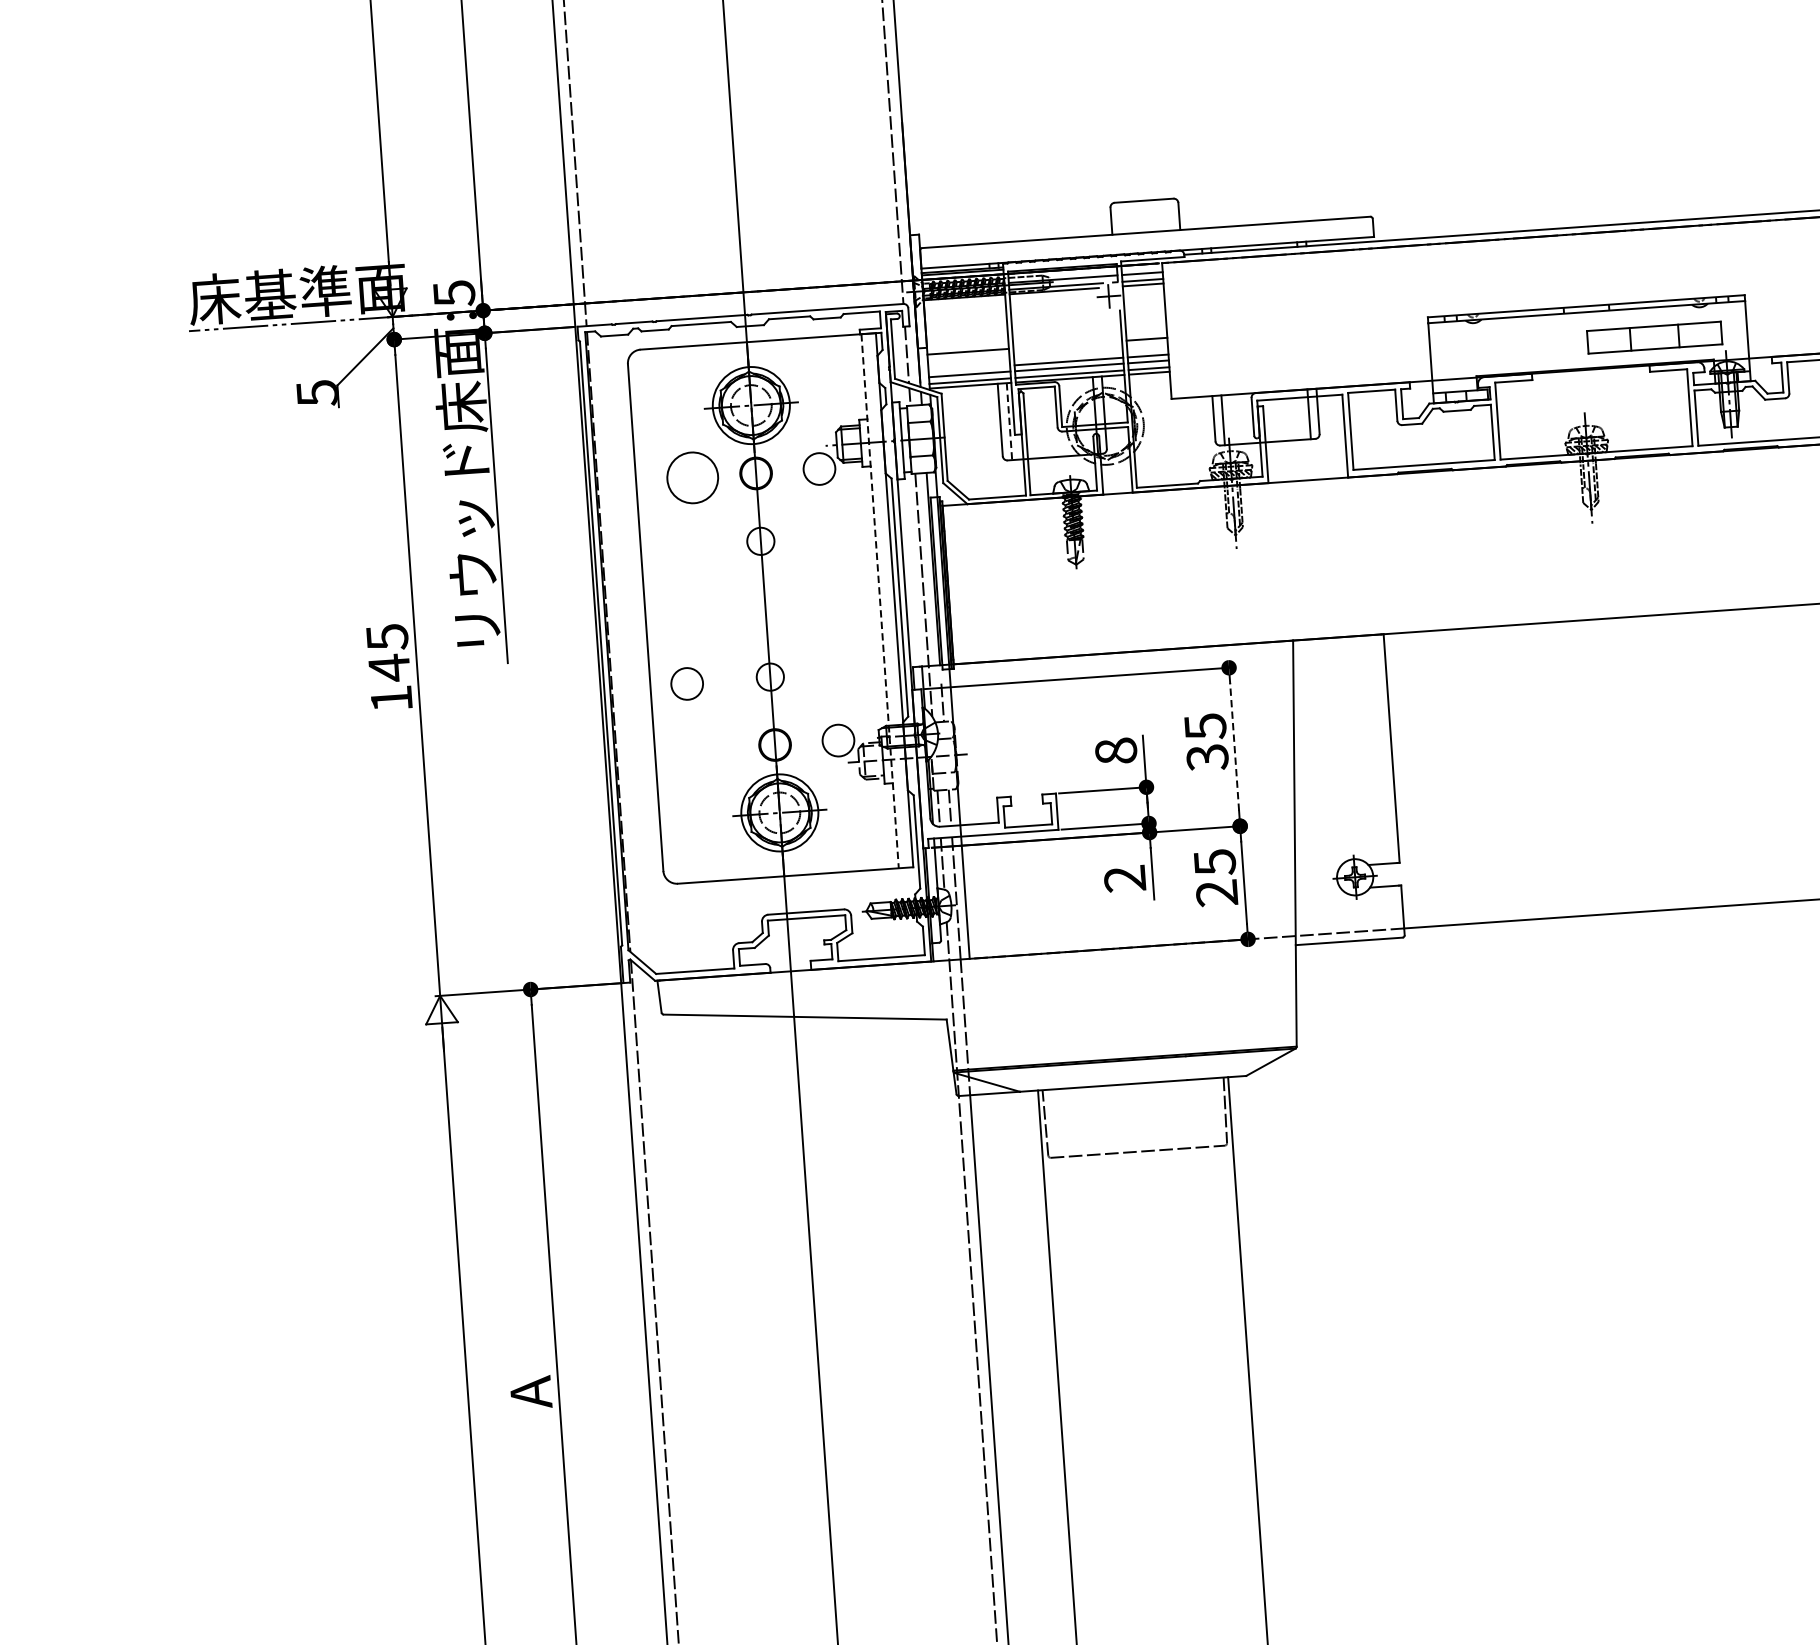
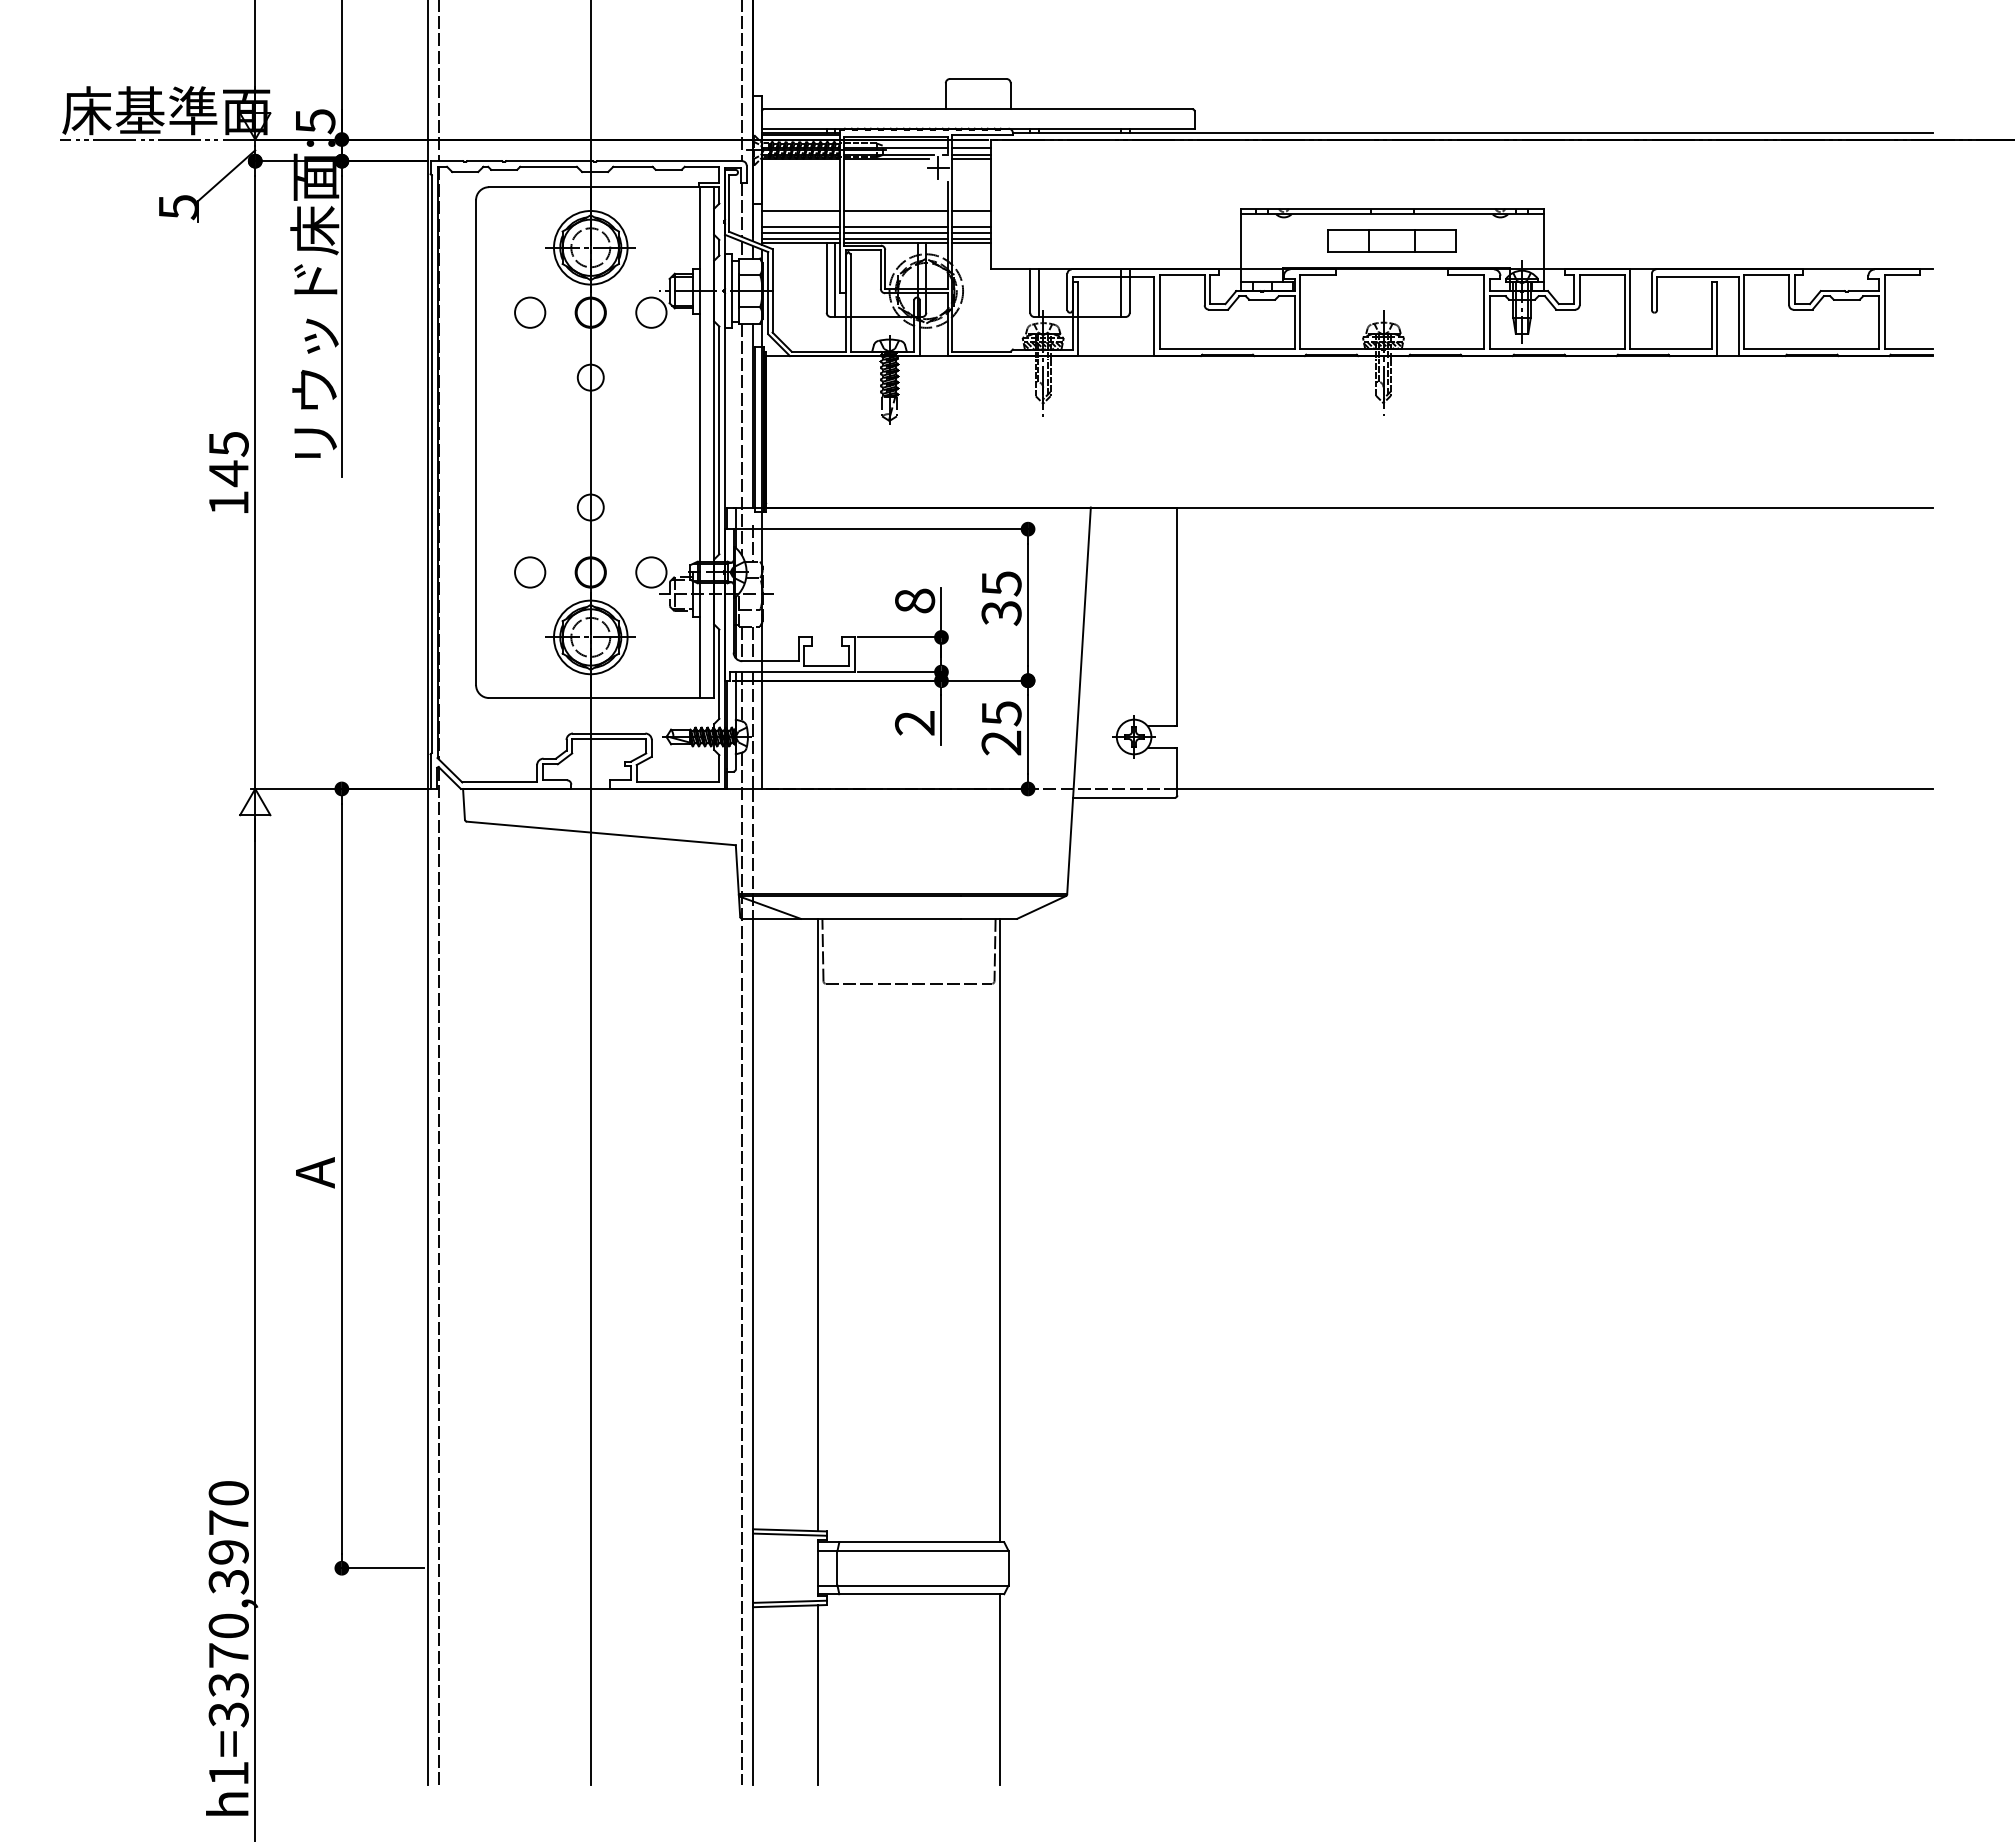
part: (1653, 336) -> (1391, 240), moved
line: (1067, 344) -> (895, 210), added
line: (969, 369) -> (800, 227), added
line: (1009, 421) -> (835, 280), dashed -> solid
circle: (693, 477) -> (530, 312), size x0.62
line: (880, 602) -> (700, 443), dashed -> solid
circle: (687, 683) -> (530, 572), moved
line: (1235, 746) -> (1028, 604), dashed -> solid

